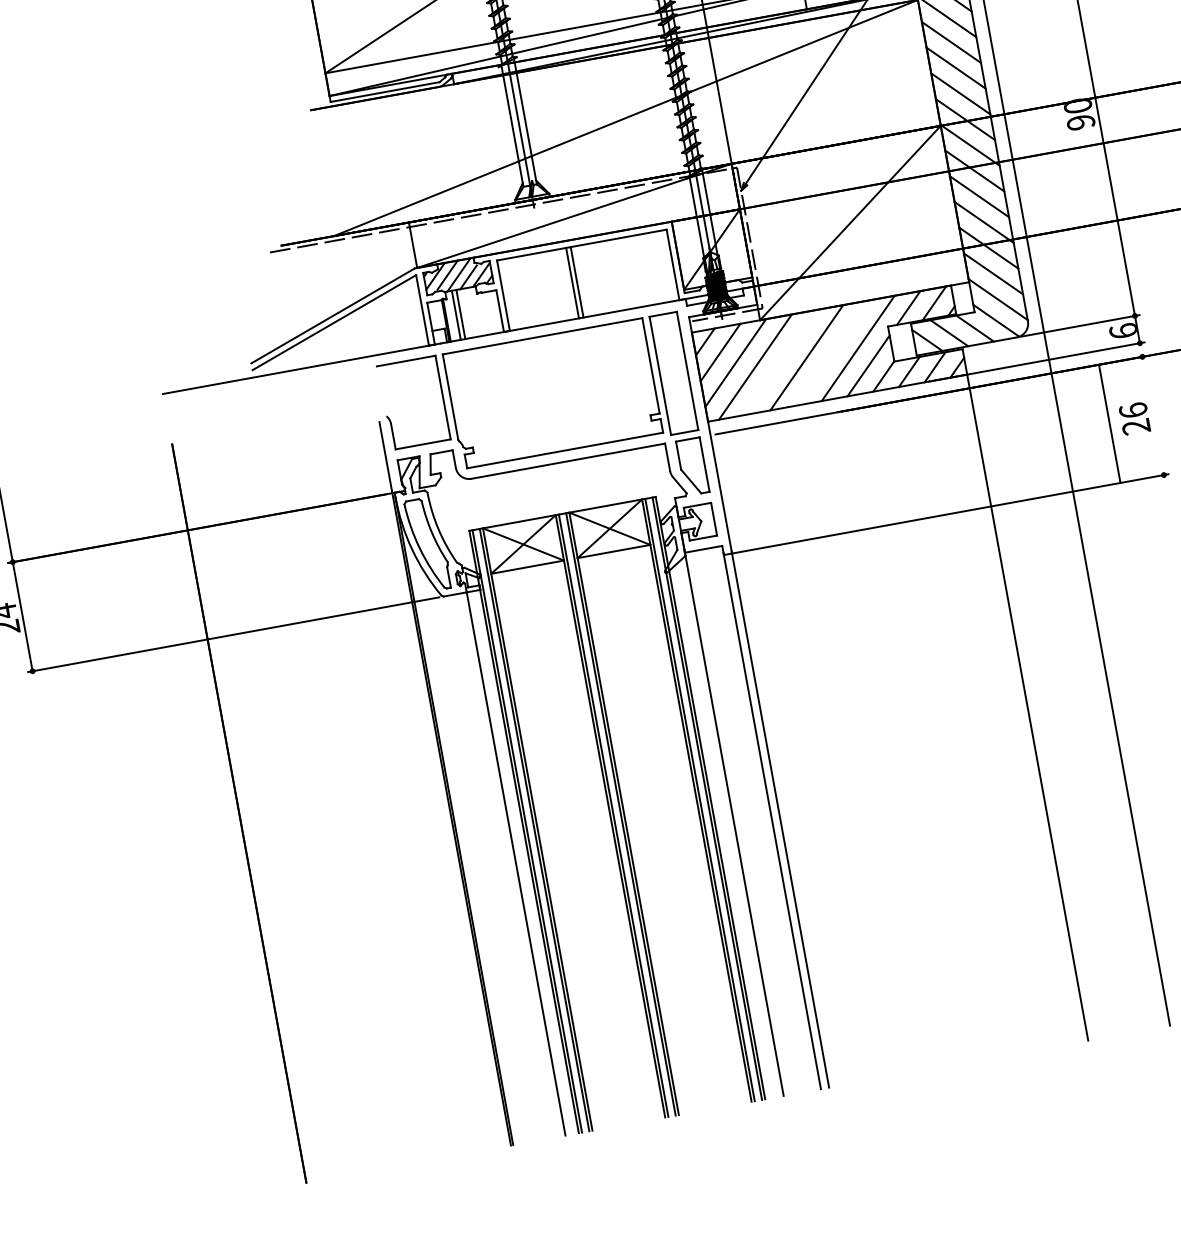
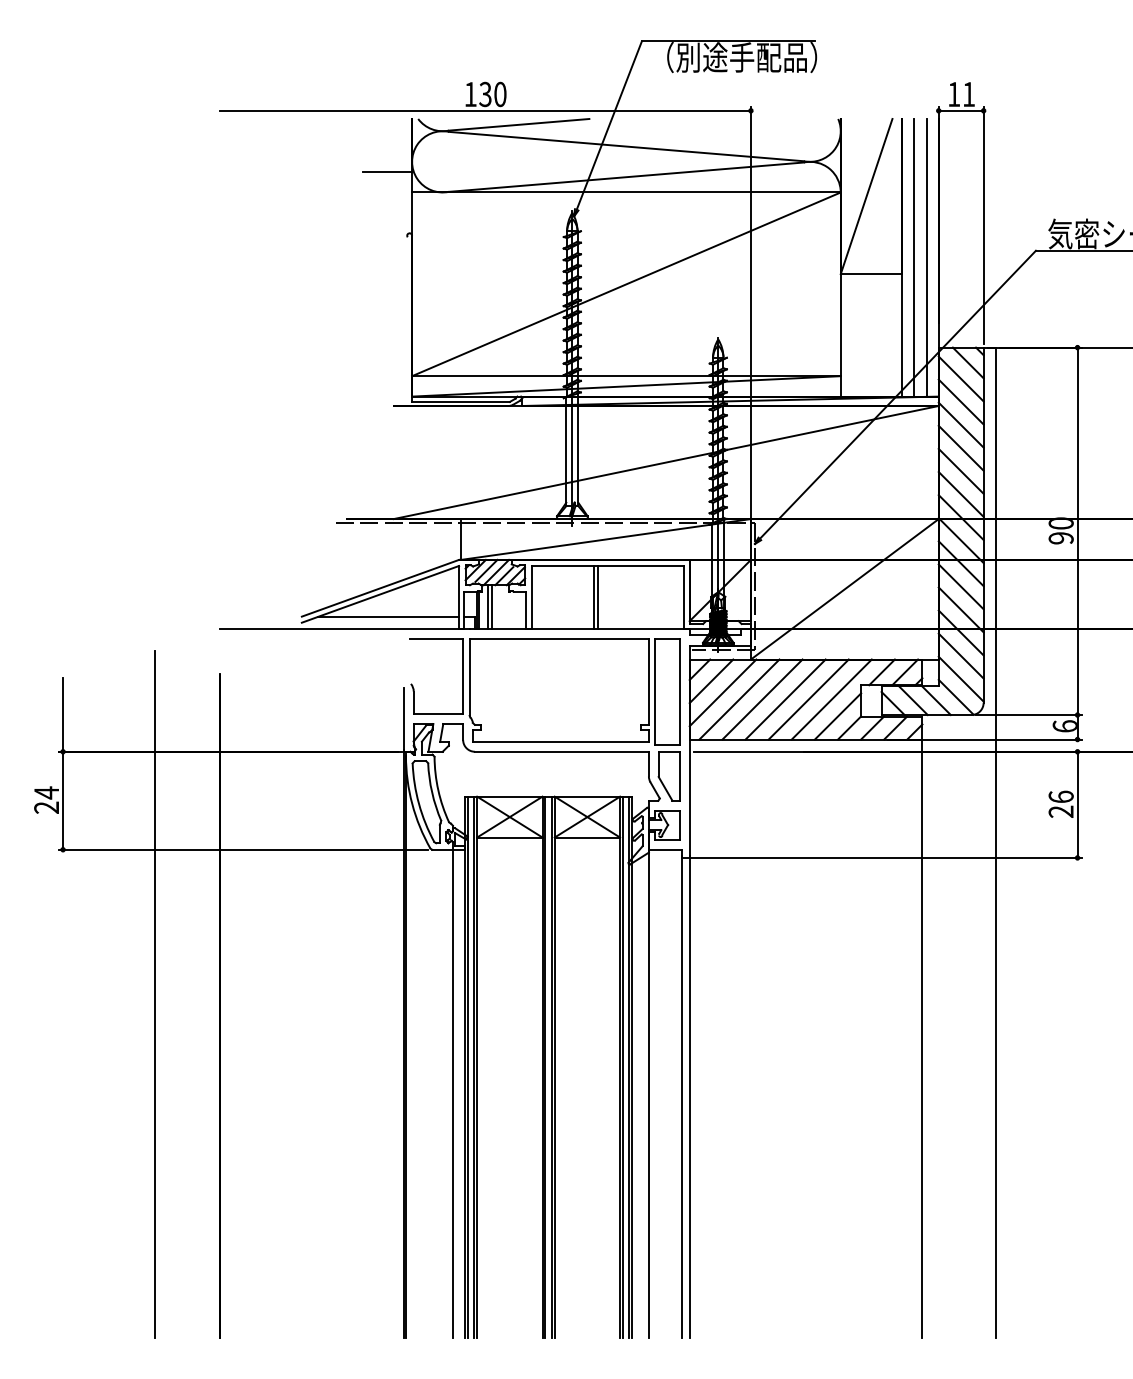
line: (348, 346) -> (388, 617), added
line: (832, 353) -> (808, 699), added
line: (781, 362) -> (762, 699), added
line: (1109, 423) -> (1077, 804), moved
line: (163, 813) -> (154, 994), added

